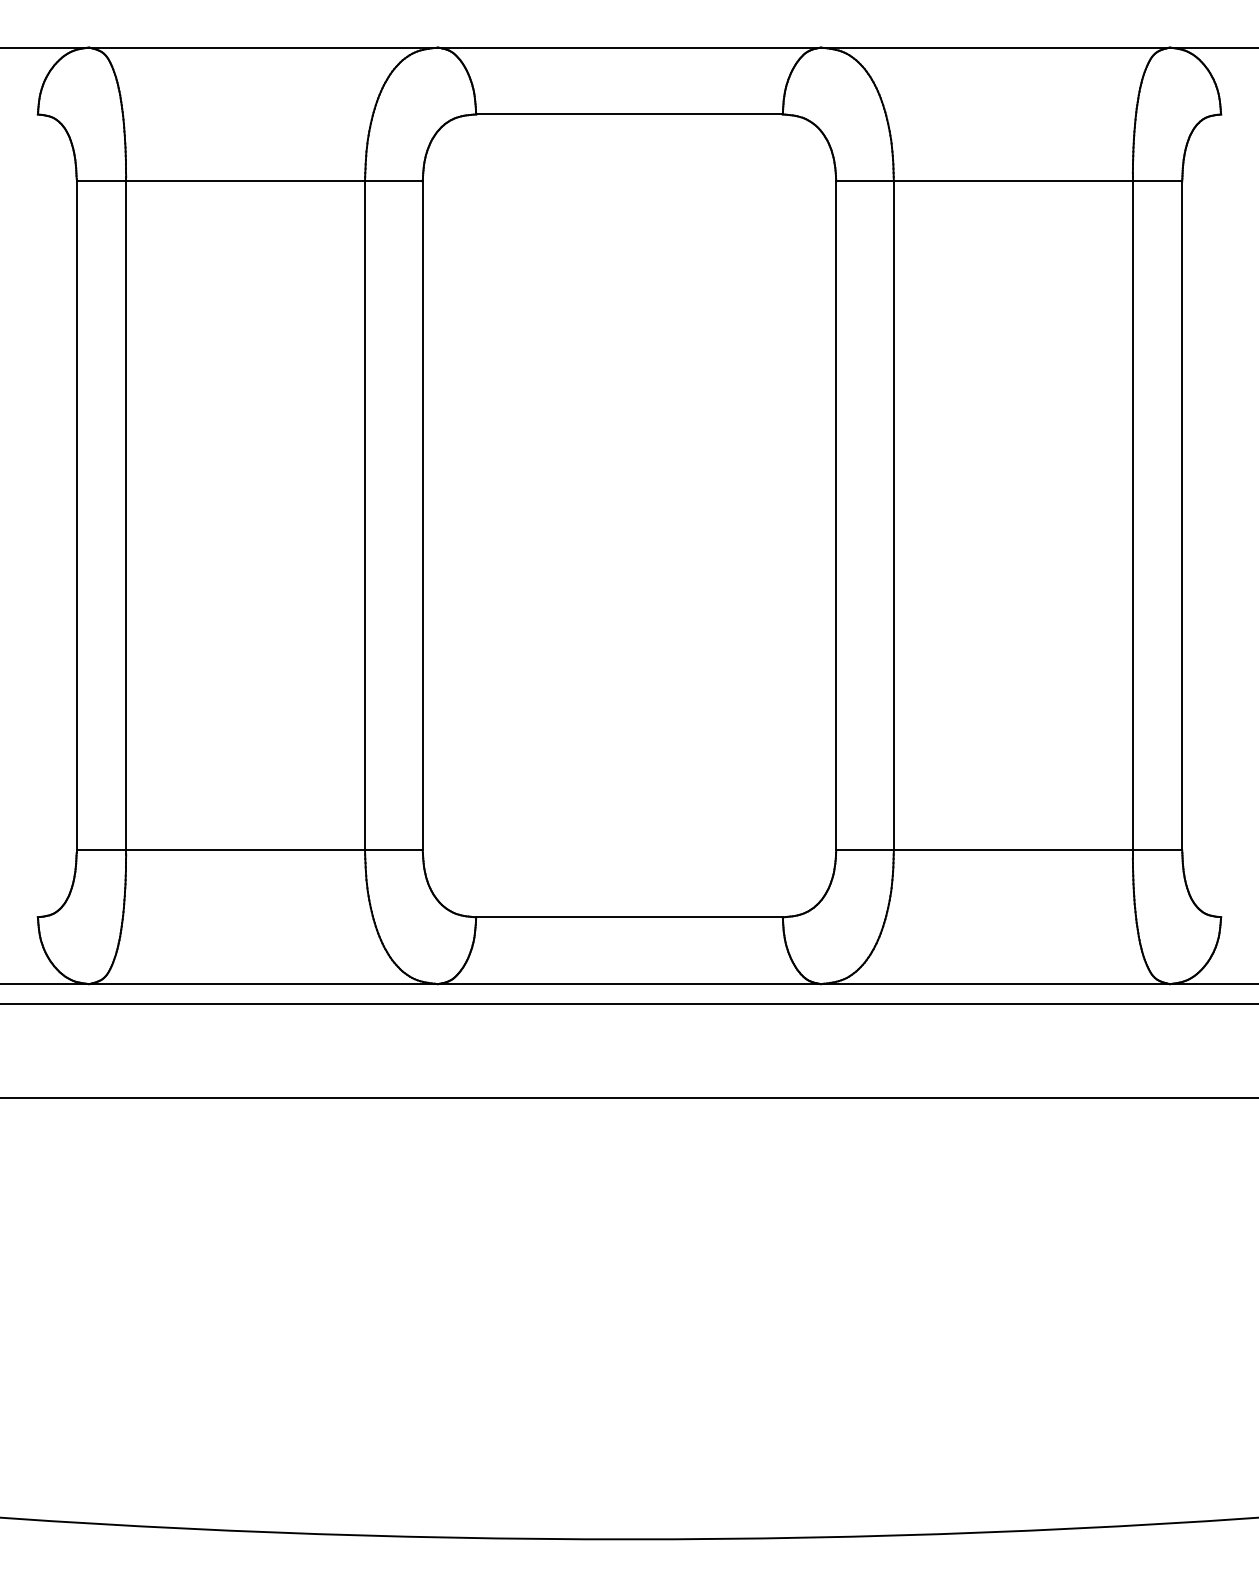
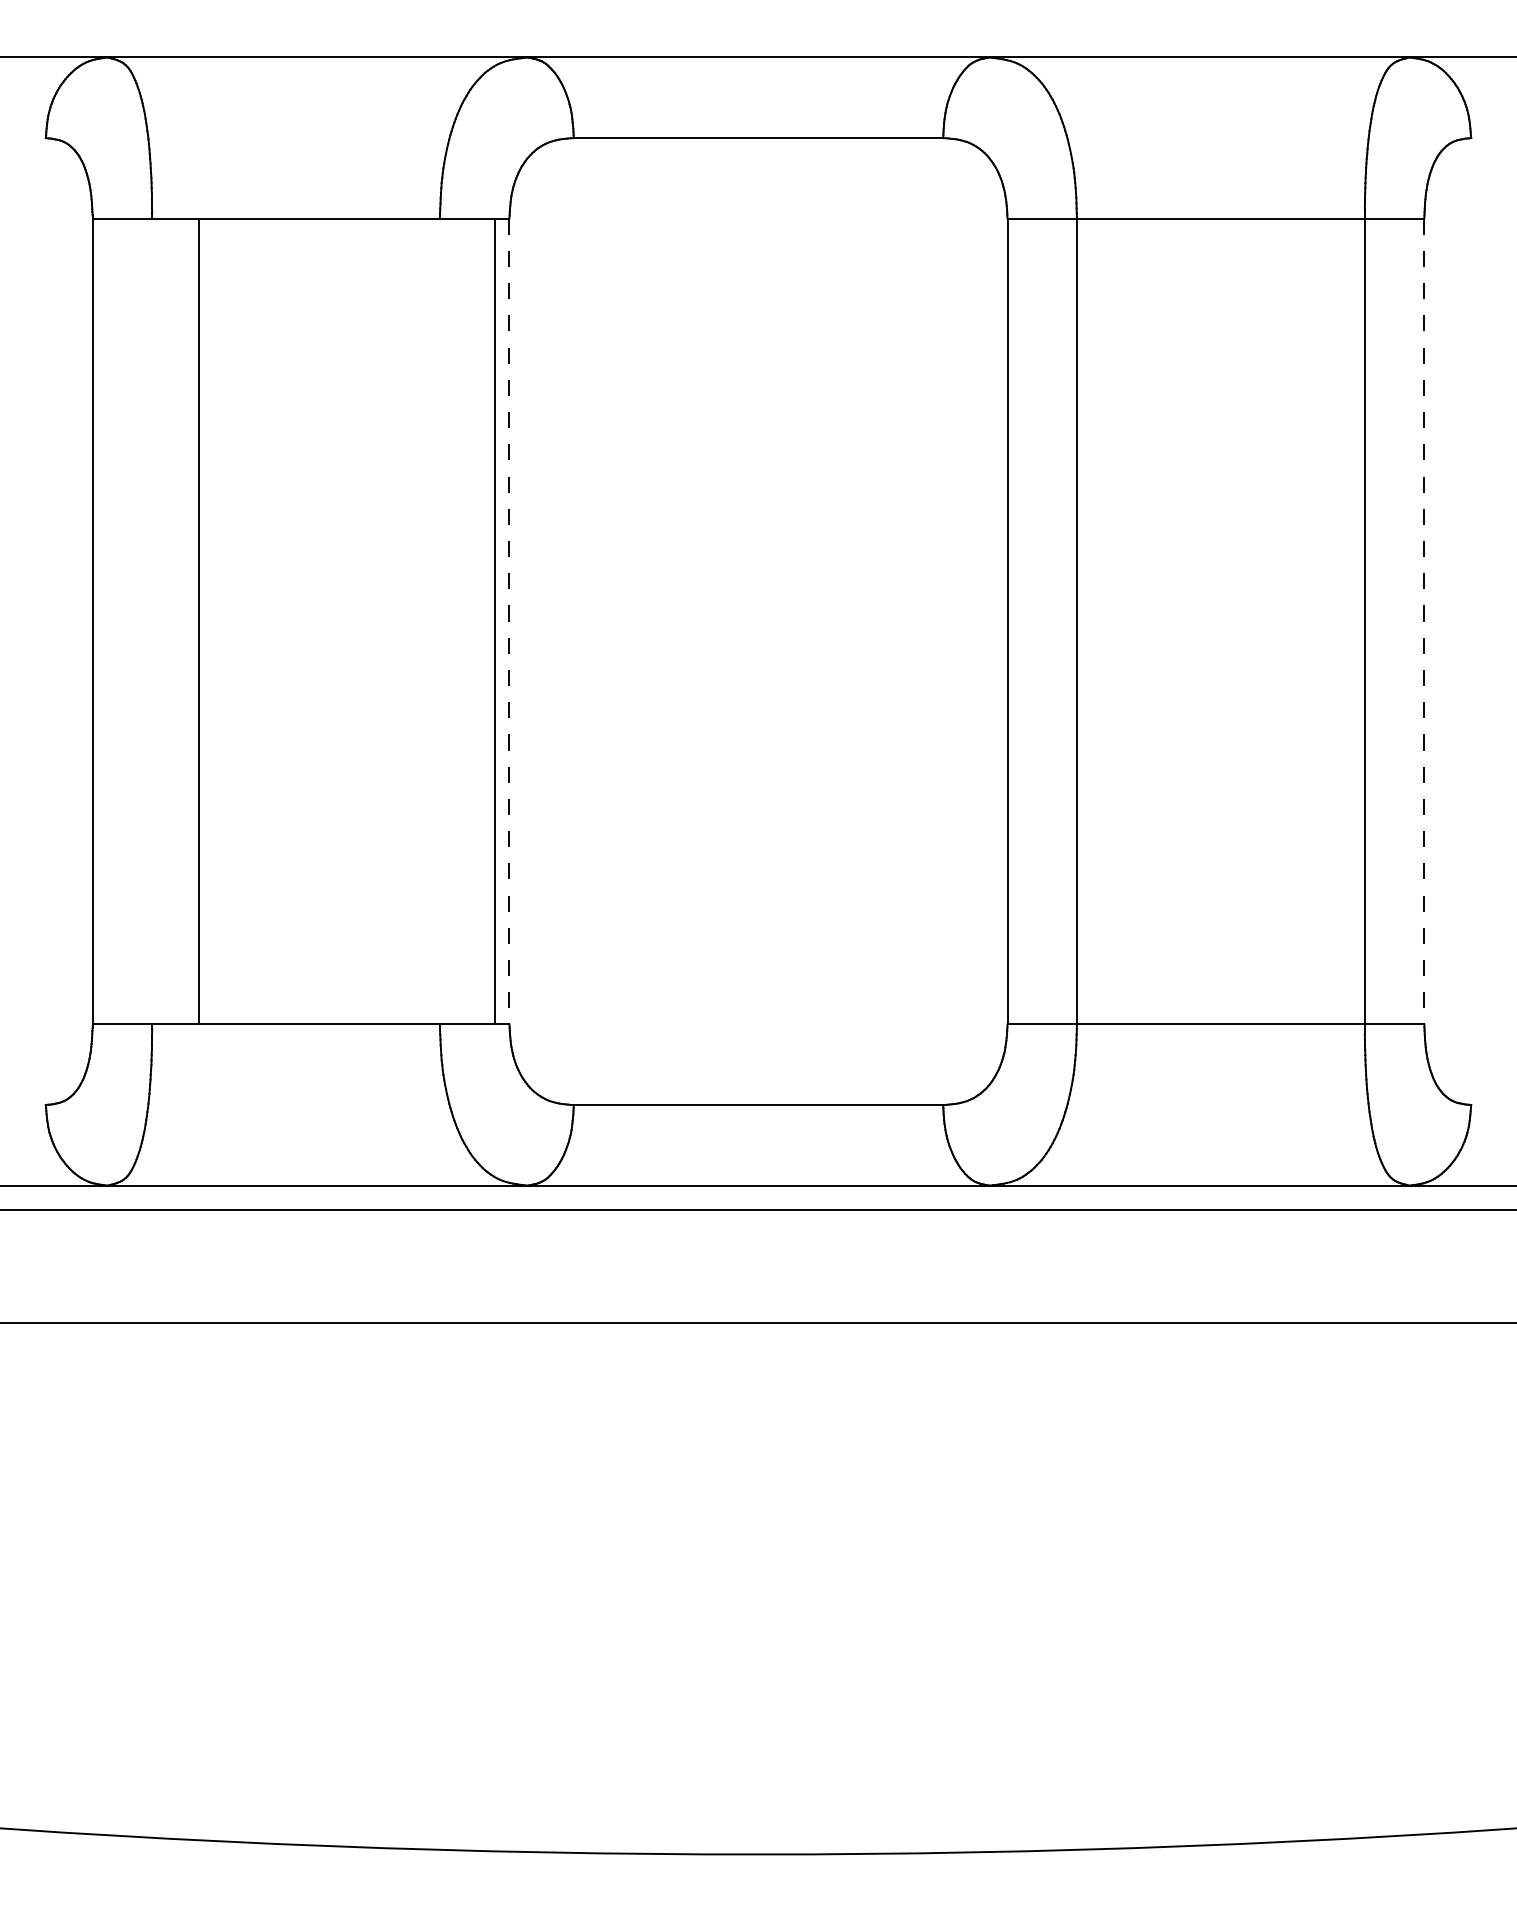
line: (126, 515) -> (199, 621), moved
line: (365, 515) -> (495, 621), moved
line: (422, 516) -> (509, 622), solid -> dashed
line: (1182, 516) -> (1424, 622), solid -> dashed

